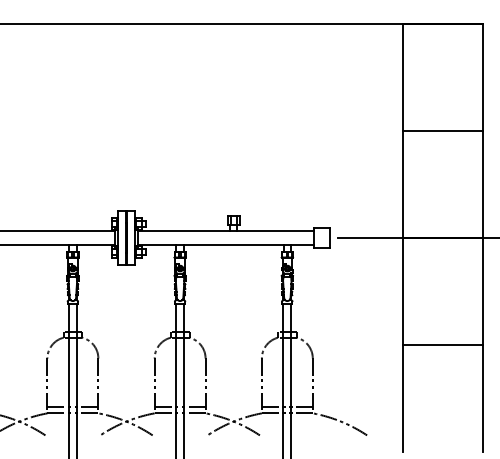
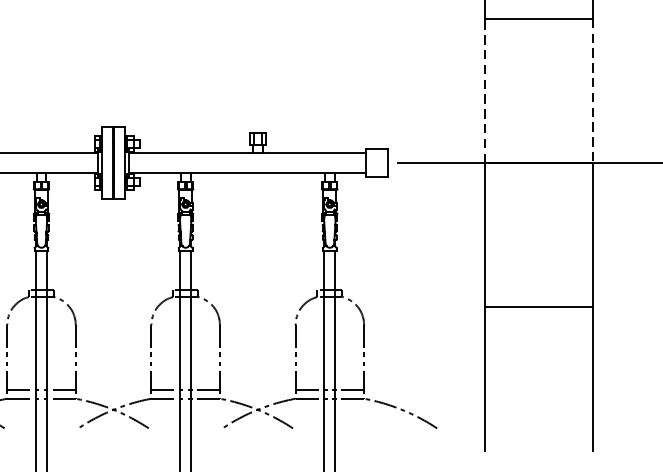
line: (402, 184) -> (484, 91), solid -> dashed
line: (483, 184) -> (593, 91), solid -> dashed

